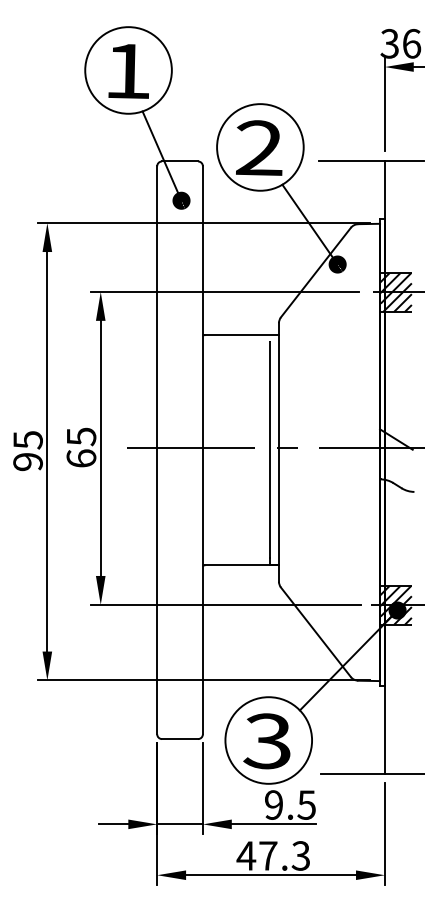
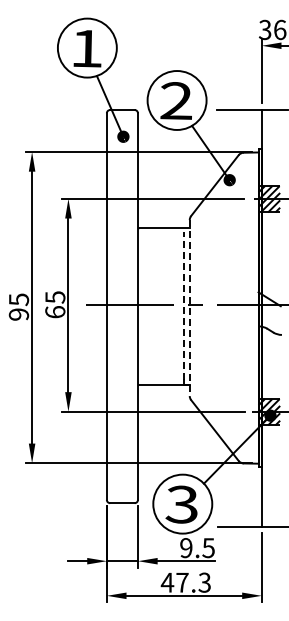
line: (269, 450) -> (183, 306), solid -> dashed
line: (278, 453) -> (189, 308), solid -> dashed

